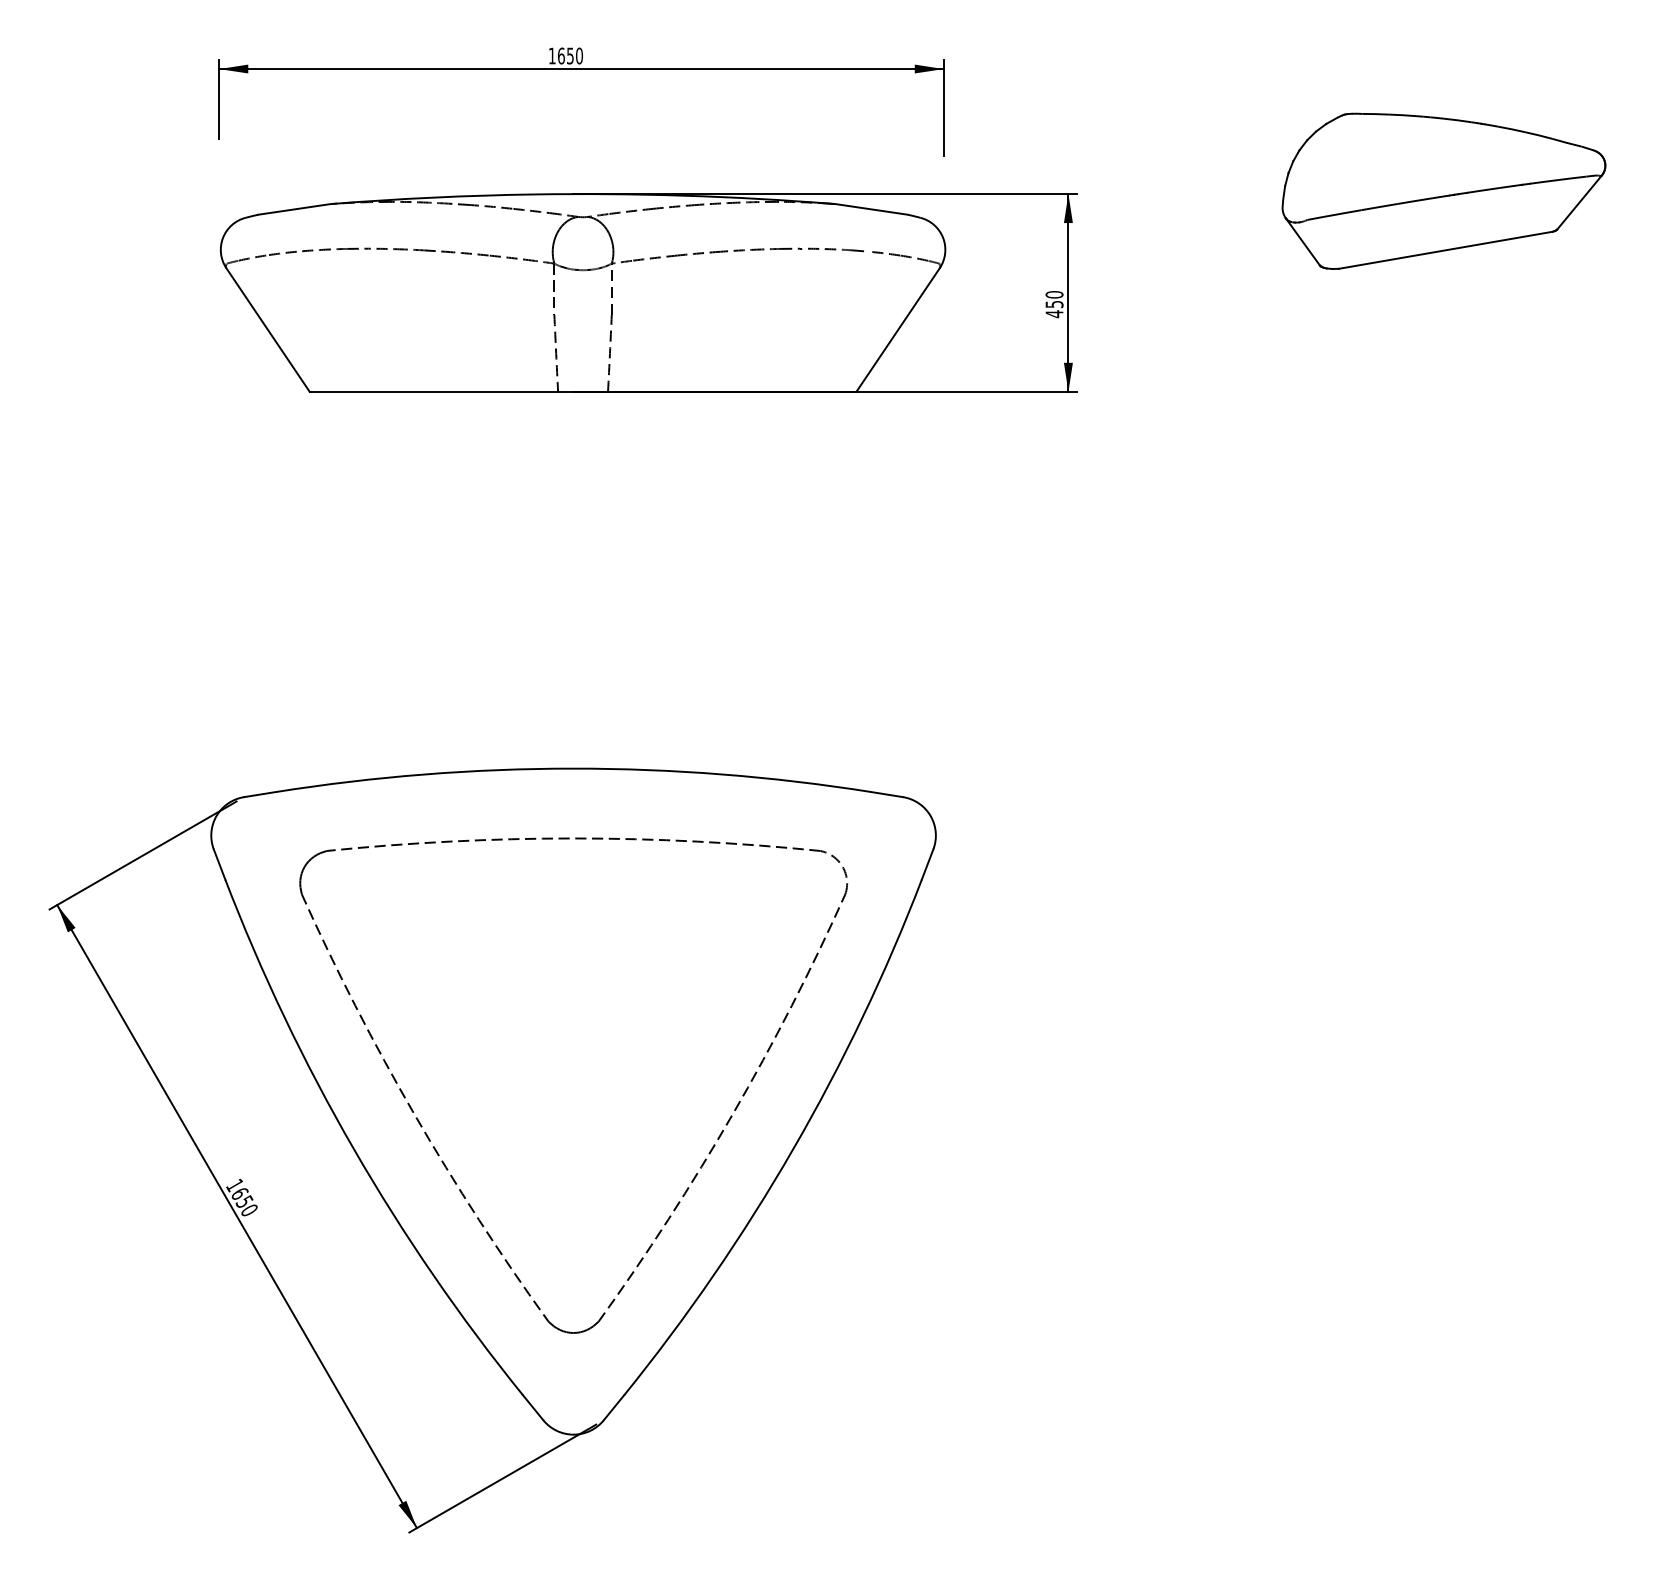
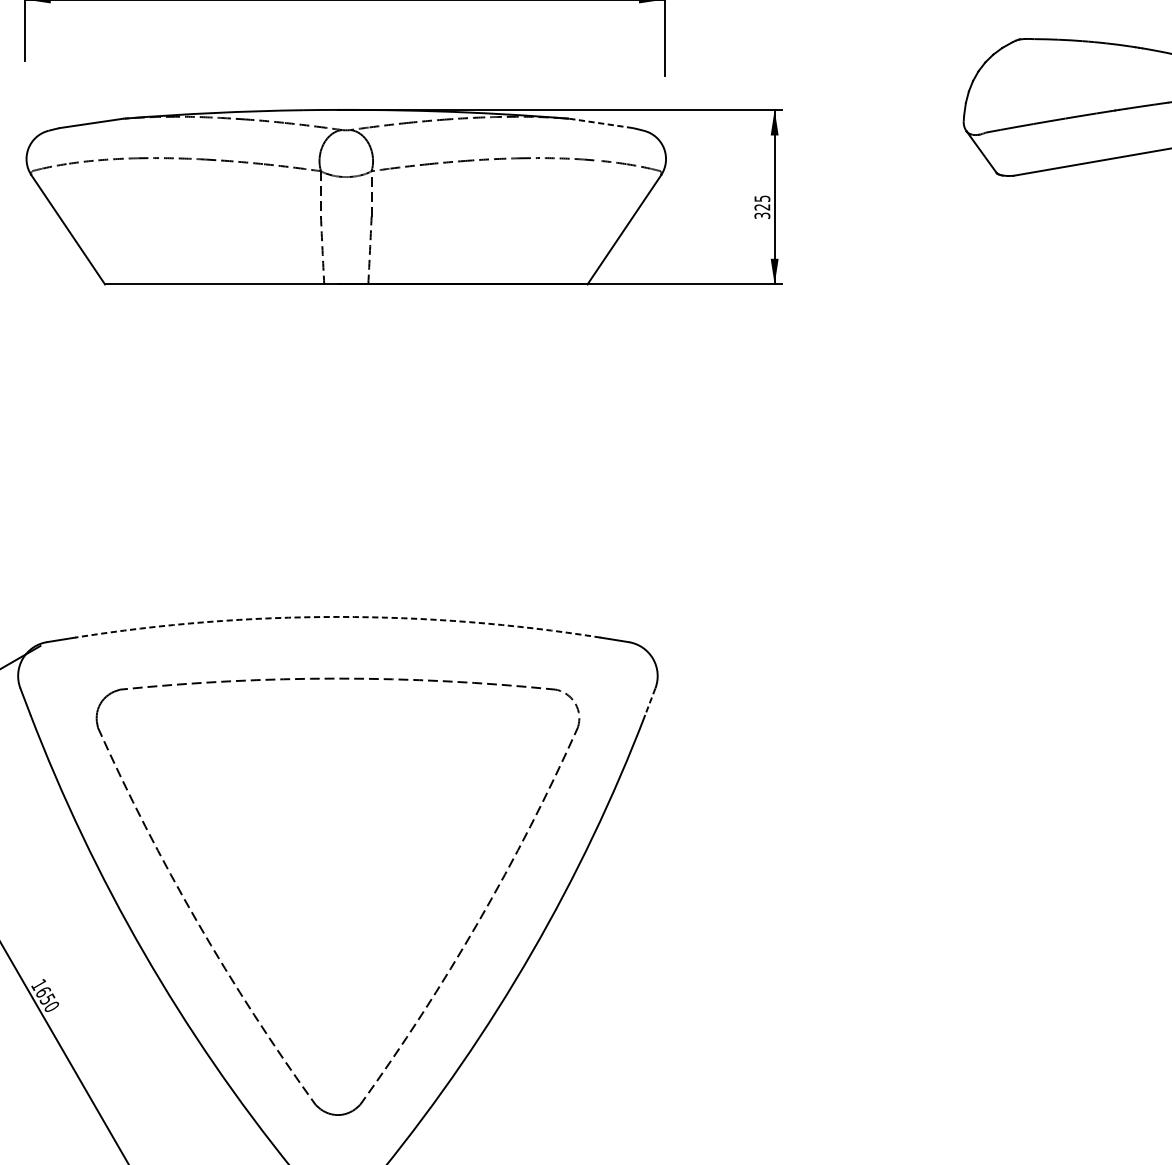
line: (872, 209) -> (601, 123), solid -> dashed
text: (1054, 304) -> (762, 207), 450 -> 325
arc: (573, 768) -> (337, 616), solid -> dashed
line: (927, 865) -> (650, 702), solid -> dashed

